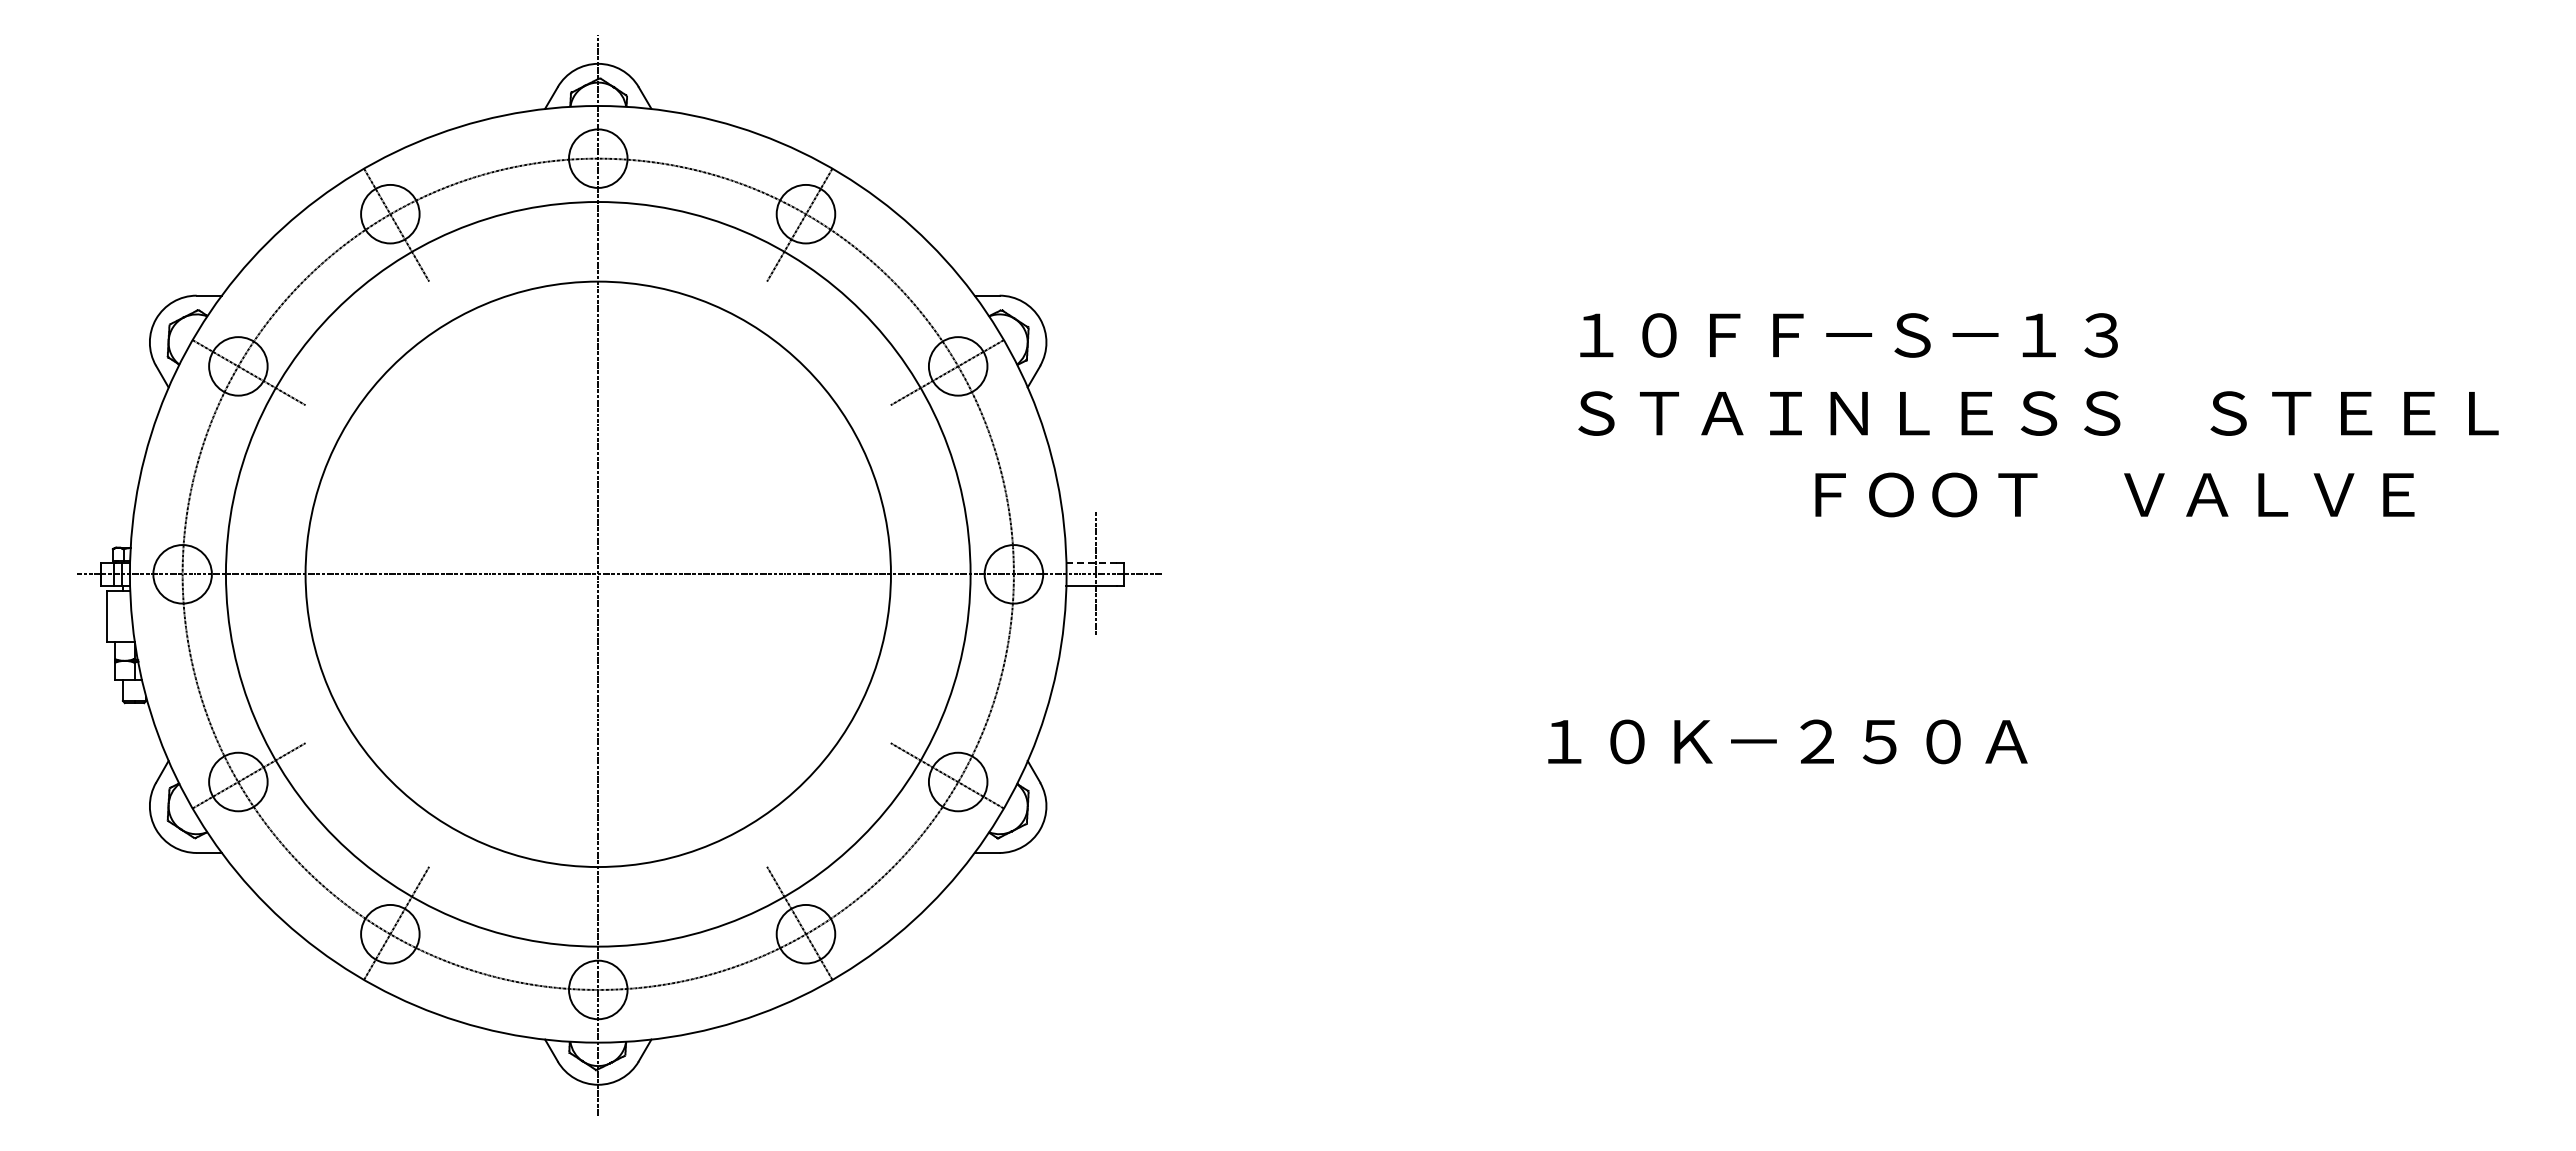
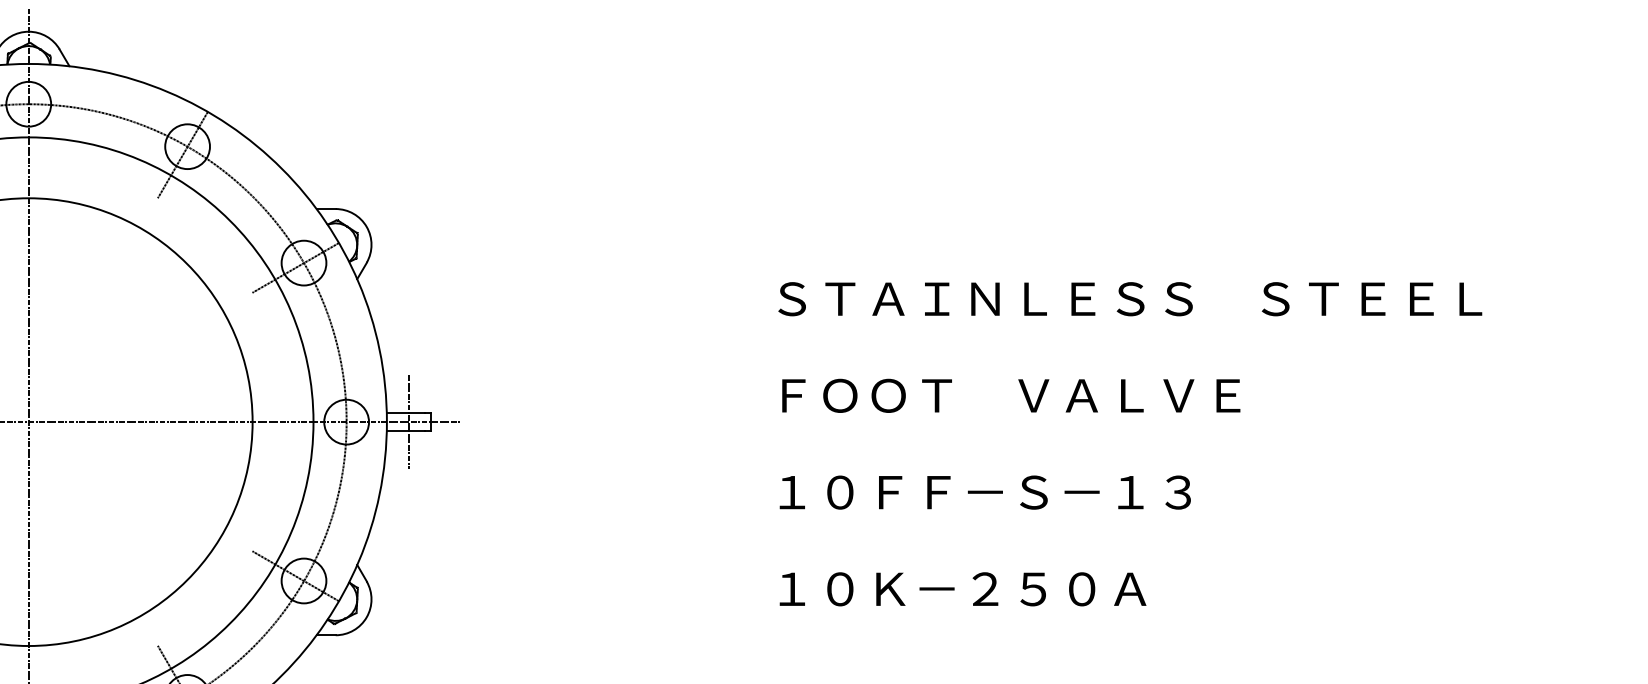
text: (1848, 335) -> (984, 492), moved
text: (2114, 494) -> (1010, 395), moved
line: (1091, 562) -> (405, 413), dashed -> solid
text: (1787, 741) -> (962, 589), moved

